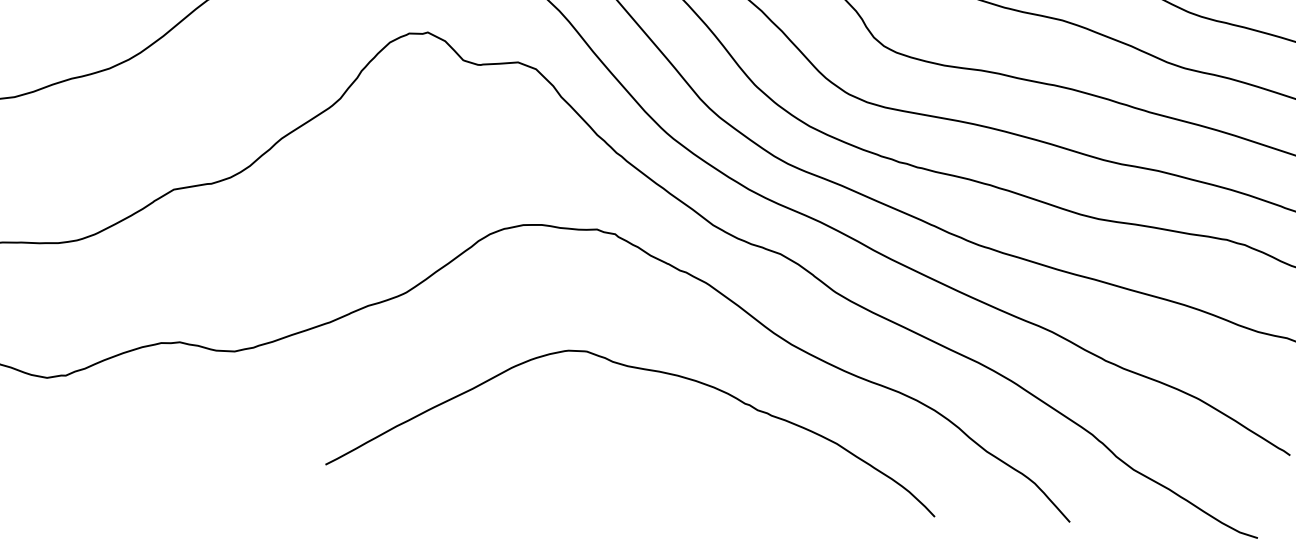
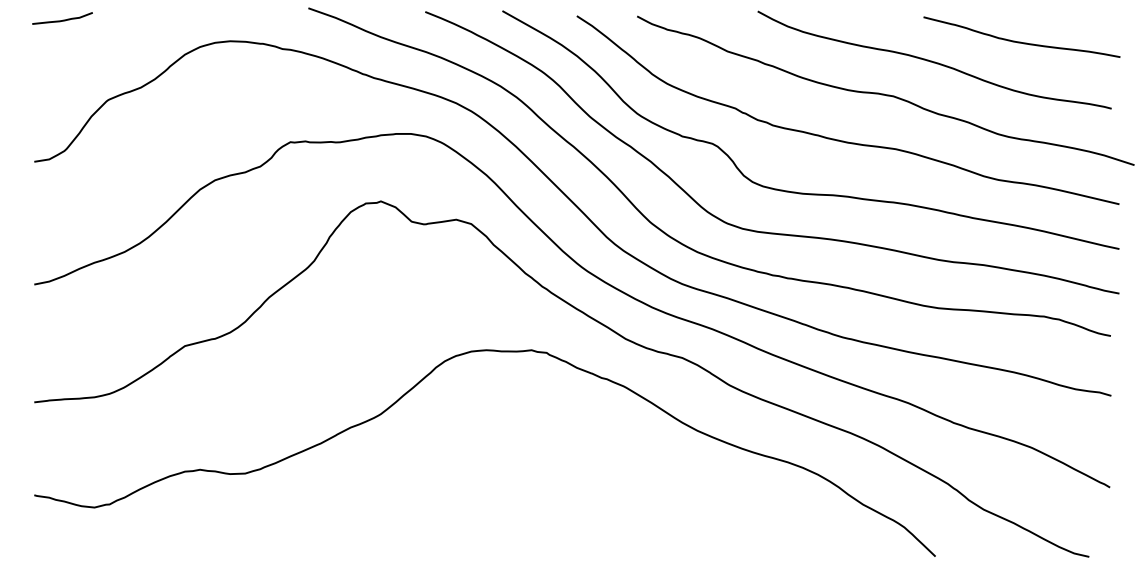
curve: (639, 369) -> (575, 461), removed

